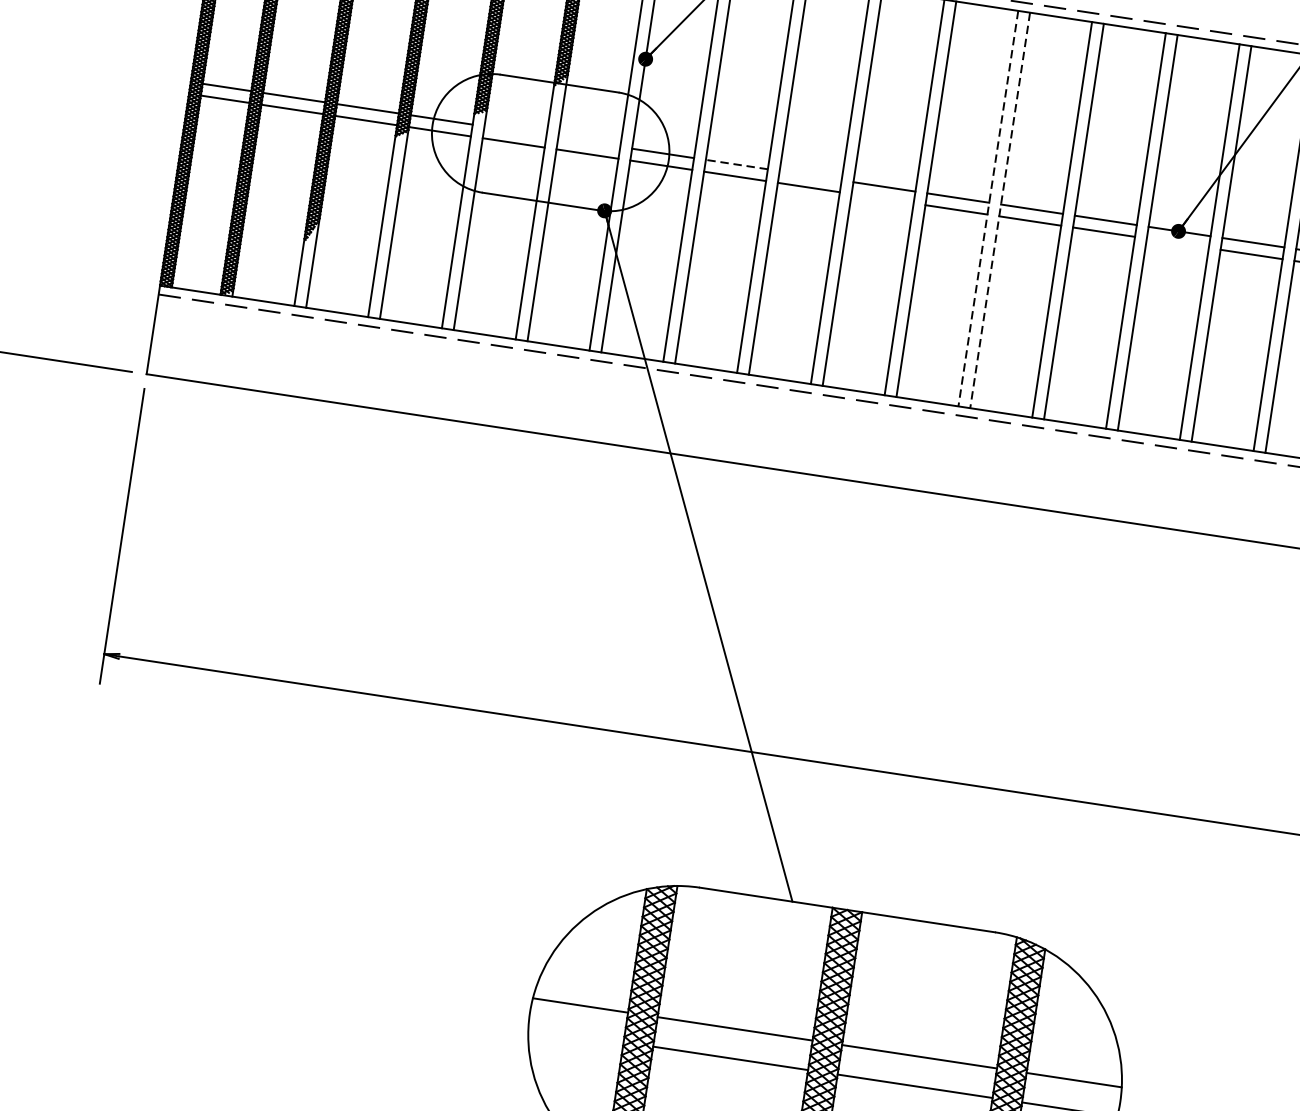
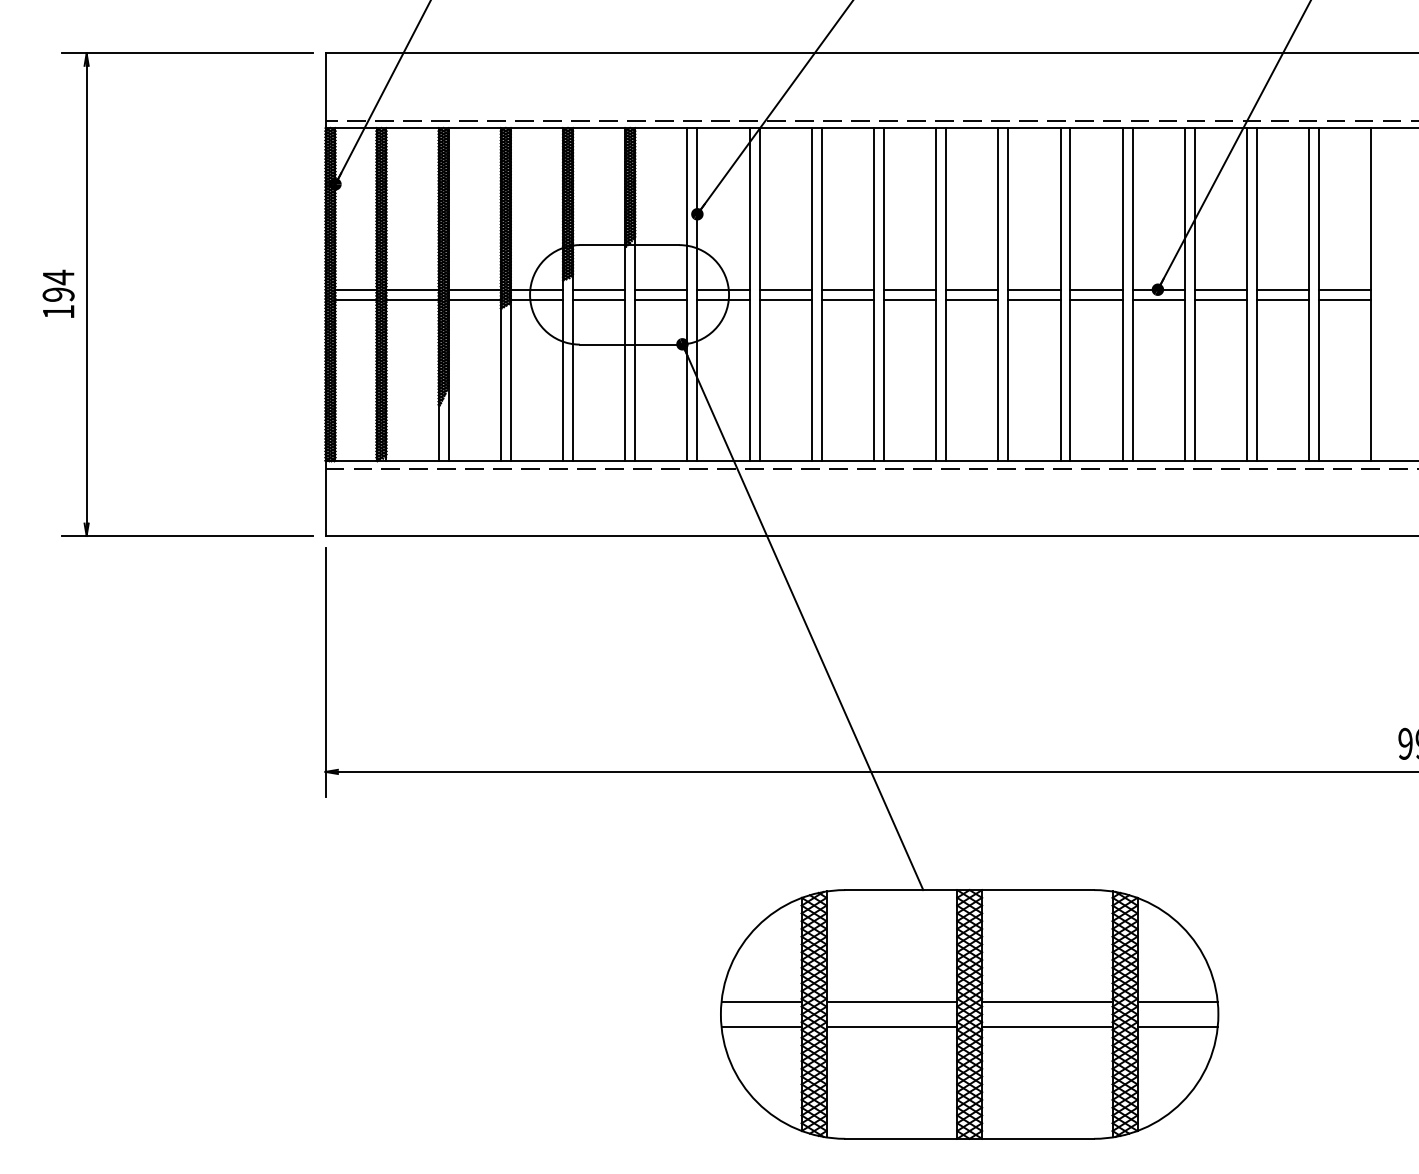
line: (516, 130) -> (599, 289), added
line: (589, 142) -> (661, 289), added
line: (736, 164) -> (785, 289), dashed -> solid
line: (810, 175) -> (847, 289), added
line: (882, 198) -> (909, 299), added
line: (988, 208) -> (998, 294), dashed -> solid
line: (1000, 210) -> (1008, 294), dashed -> solid
line: (1177, 243) -> (1158, 299), added
line: (575, 1034) -> (761, 1026), added

